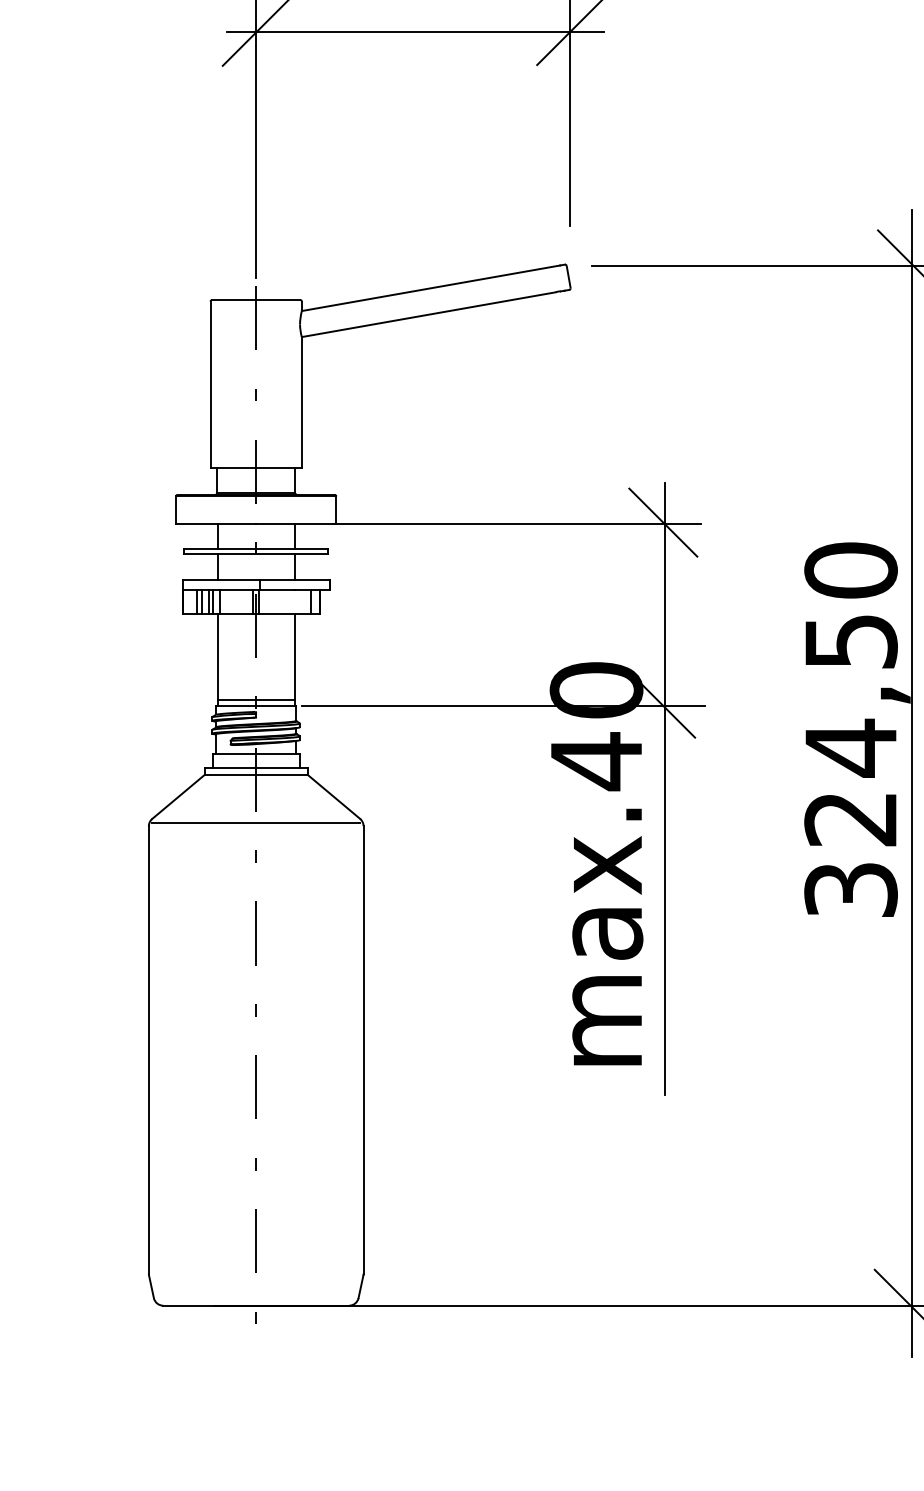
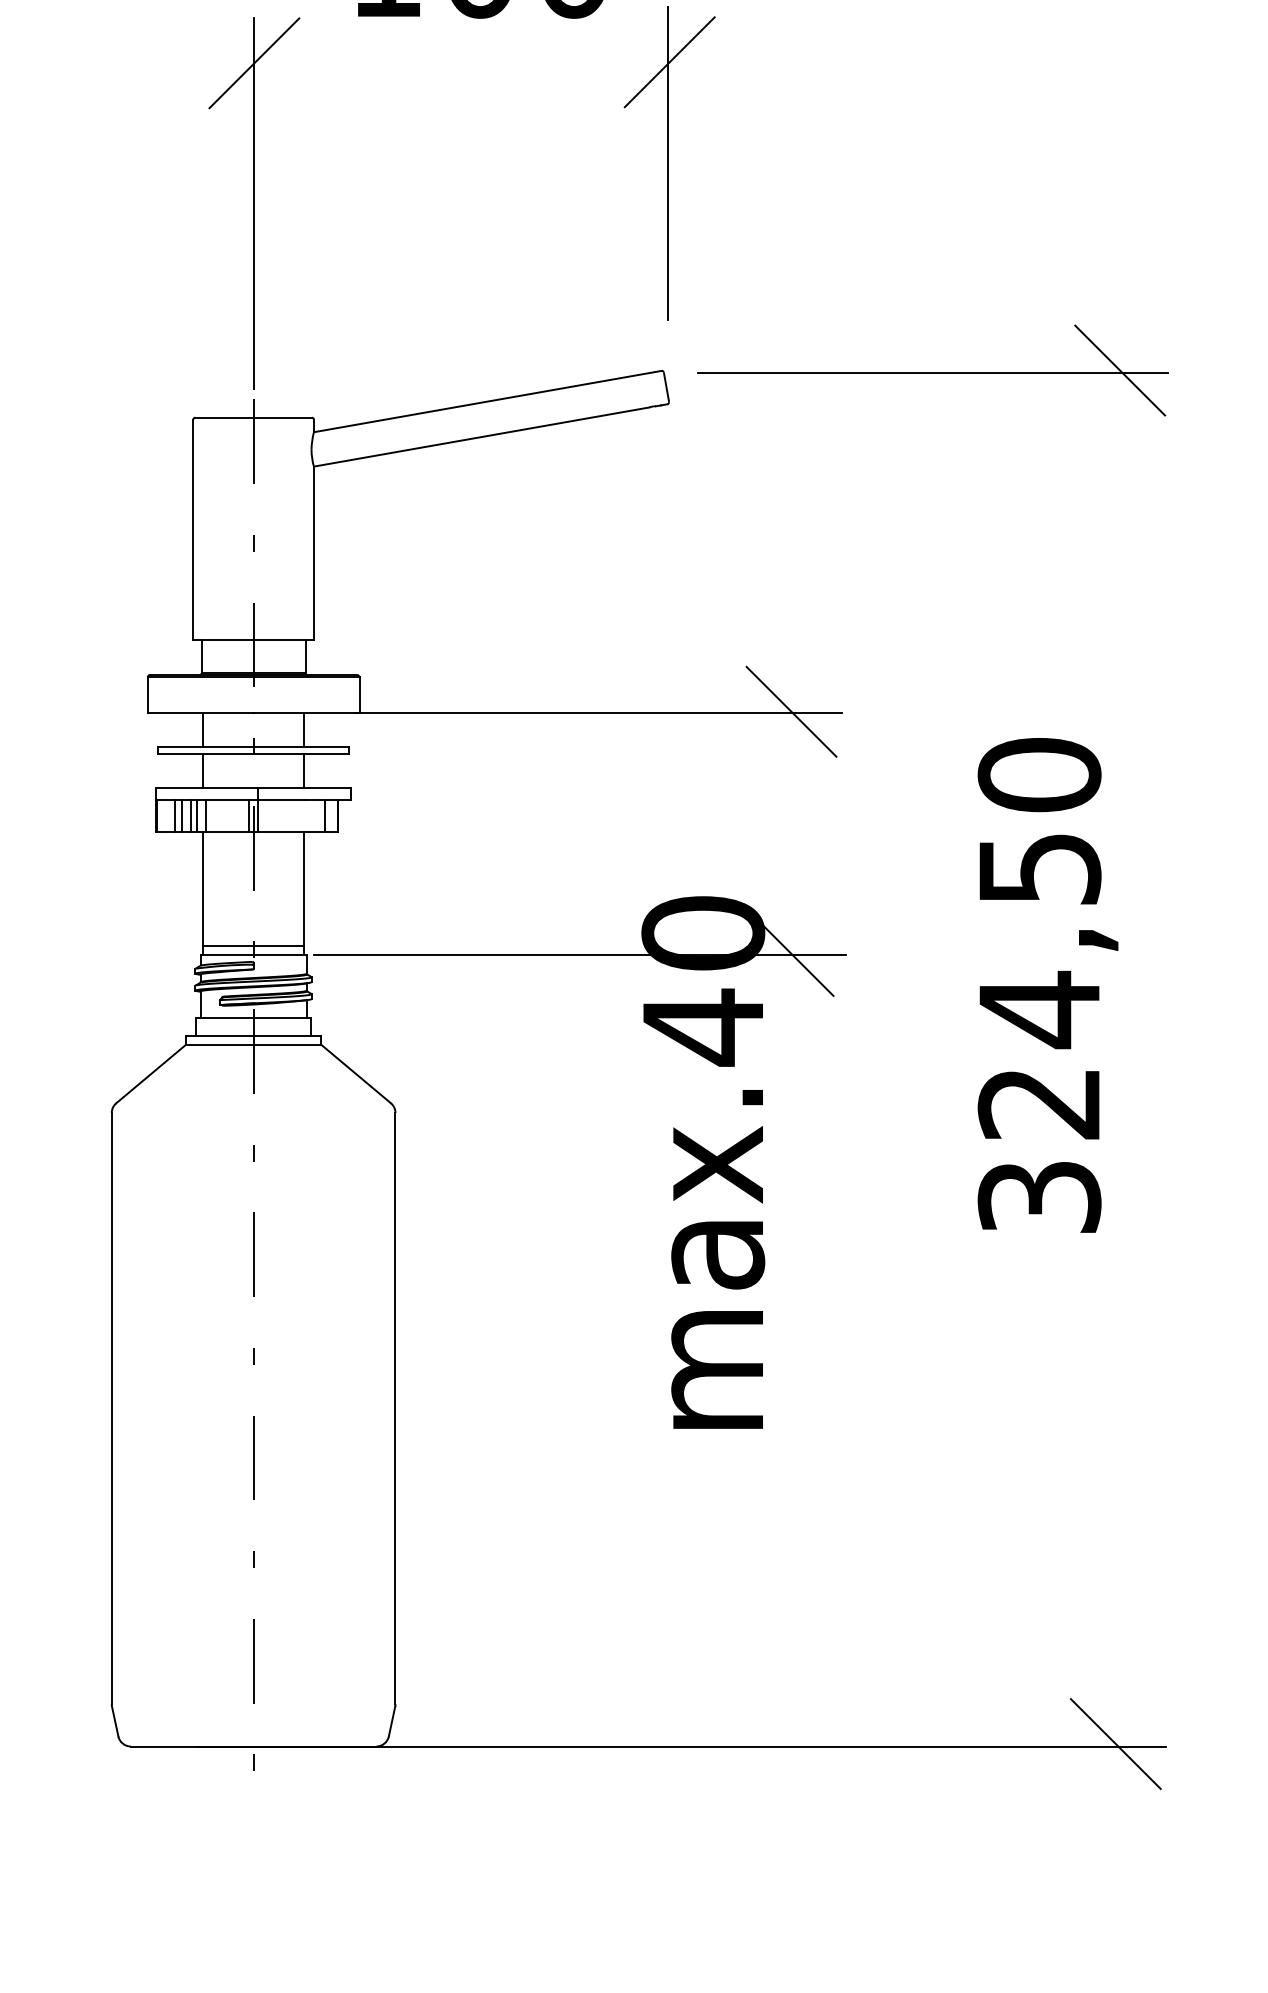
line: (415, 31) -> (463, 63), removed
line: (911, 782) -> (1119, 1055), removed
line: (664, 788) -> (793, 1063), removed
line: (255, 822) -> (252, 1108), removed

